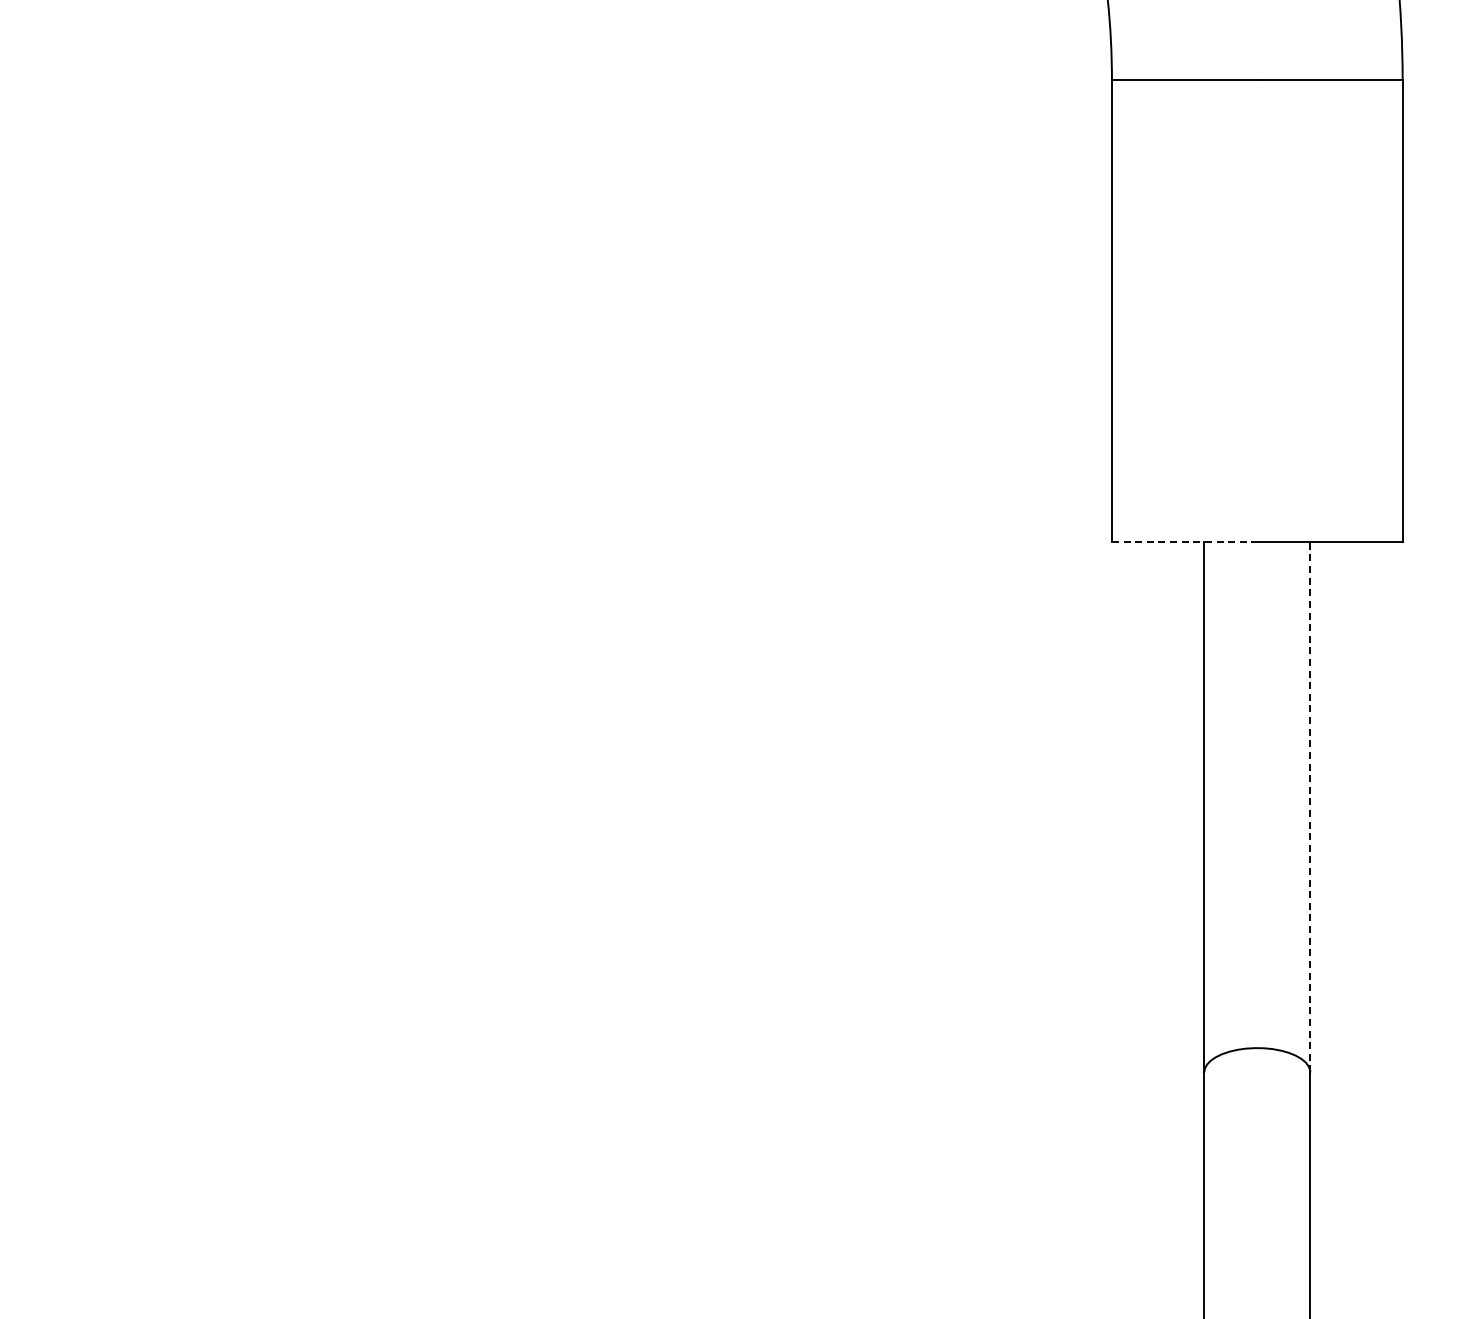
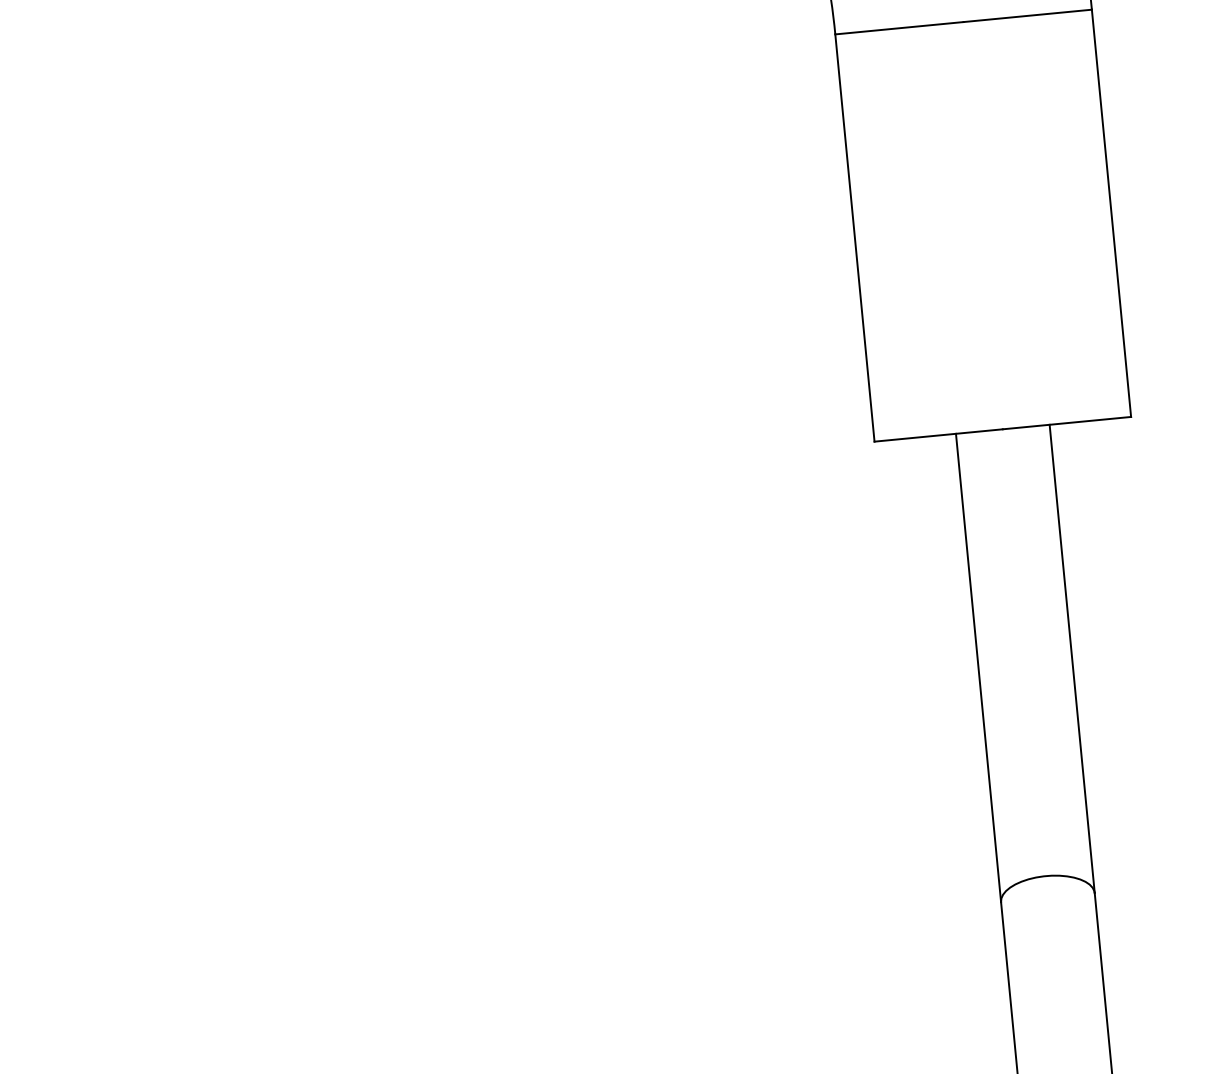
line: (1184, 541) -> (938, 435), dashed -> solid
line: (1310, 806) -> (1072, 658), dashed -> solid

